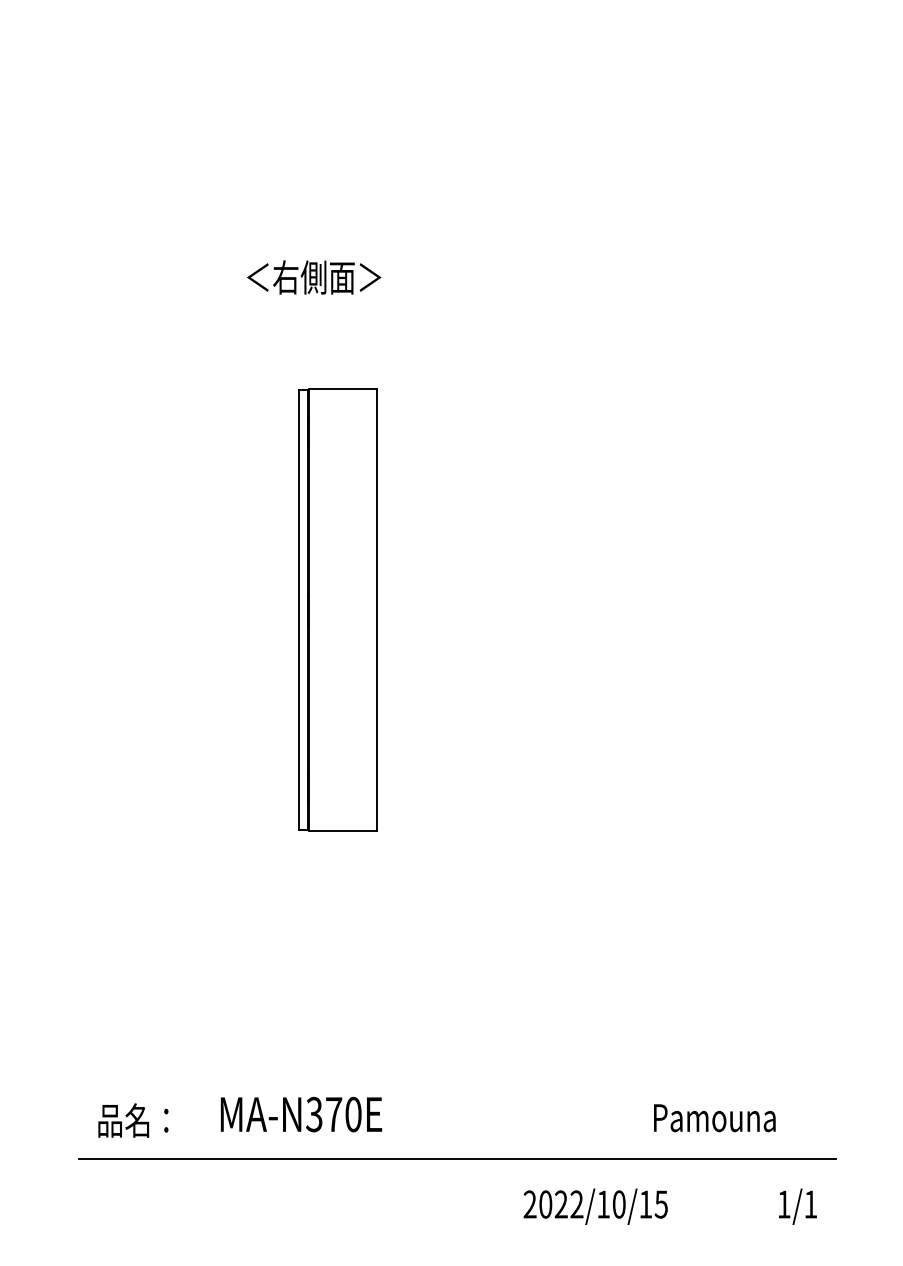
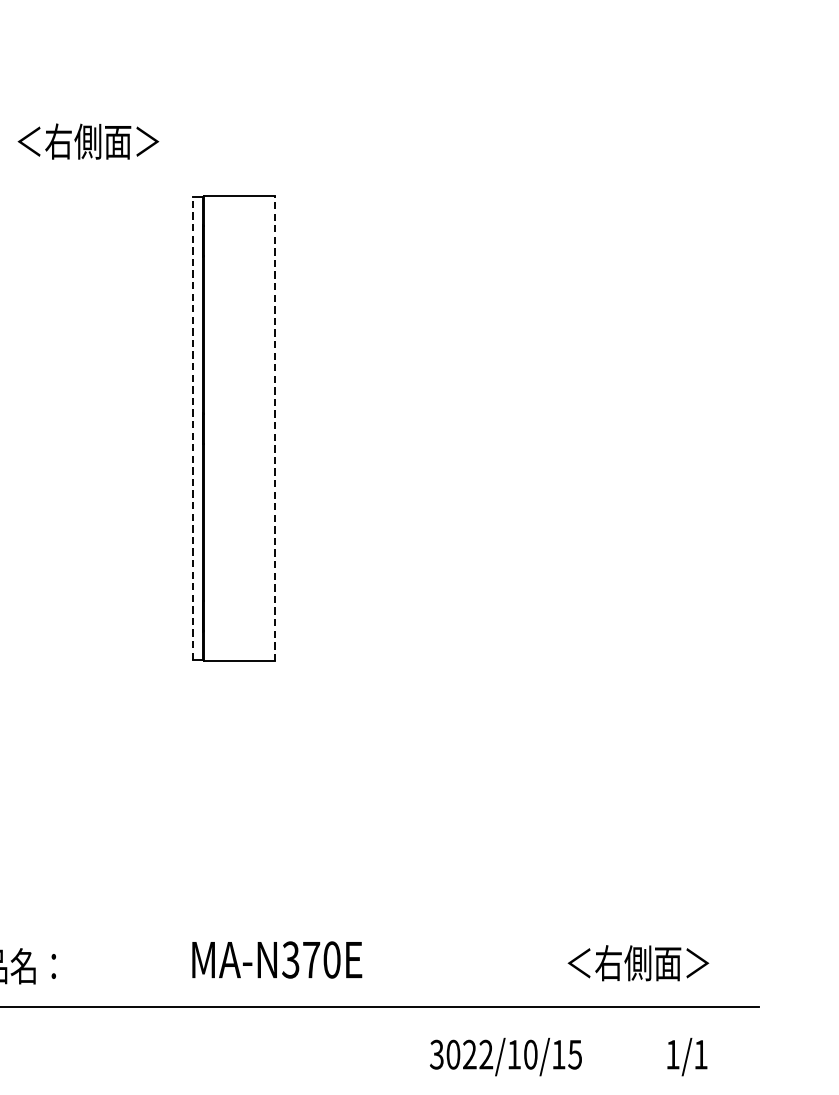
text: (314, 277) -> (88, 141), moved
line: (298, 610) -> (193, 429), solid -> dashed
line: (376, 610) -> (275, 429), solid -> dashed
text: (301, 1114) -> (277, 959), moved
text: (721, 1117) -> (638, 963), Pamouna -> ＜右側面＞
text: (529, 1204) -> (436, 1054), 2022/10/15 -> 3022/10/15
text: (797, 1206) -> (686, 1056), moved

